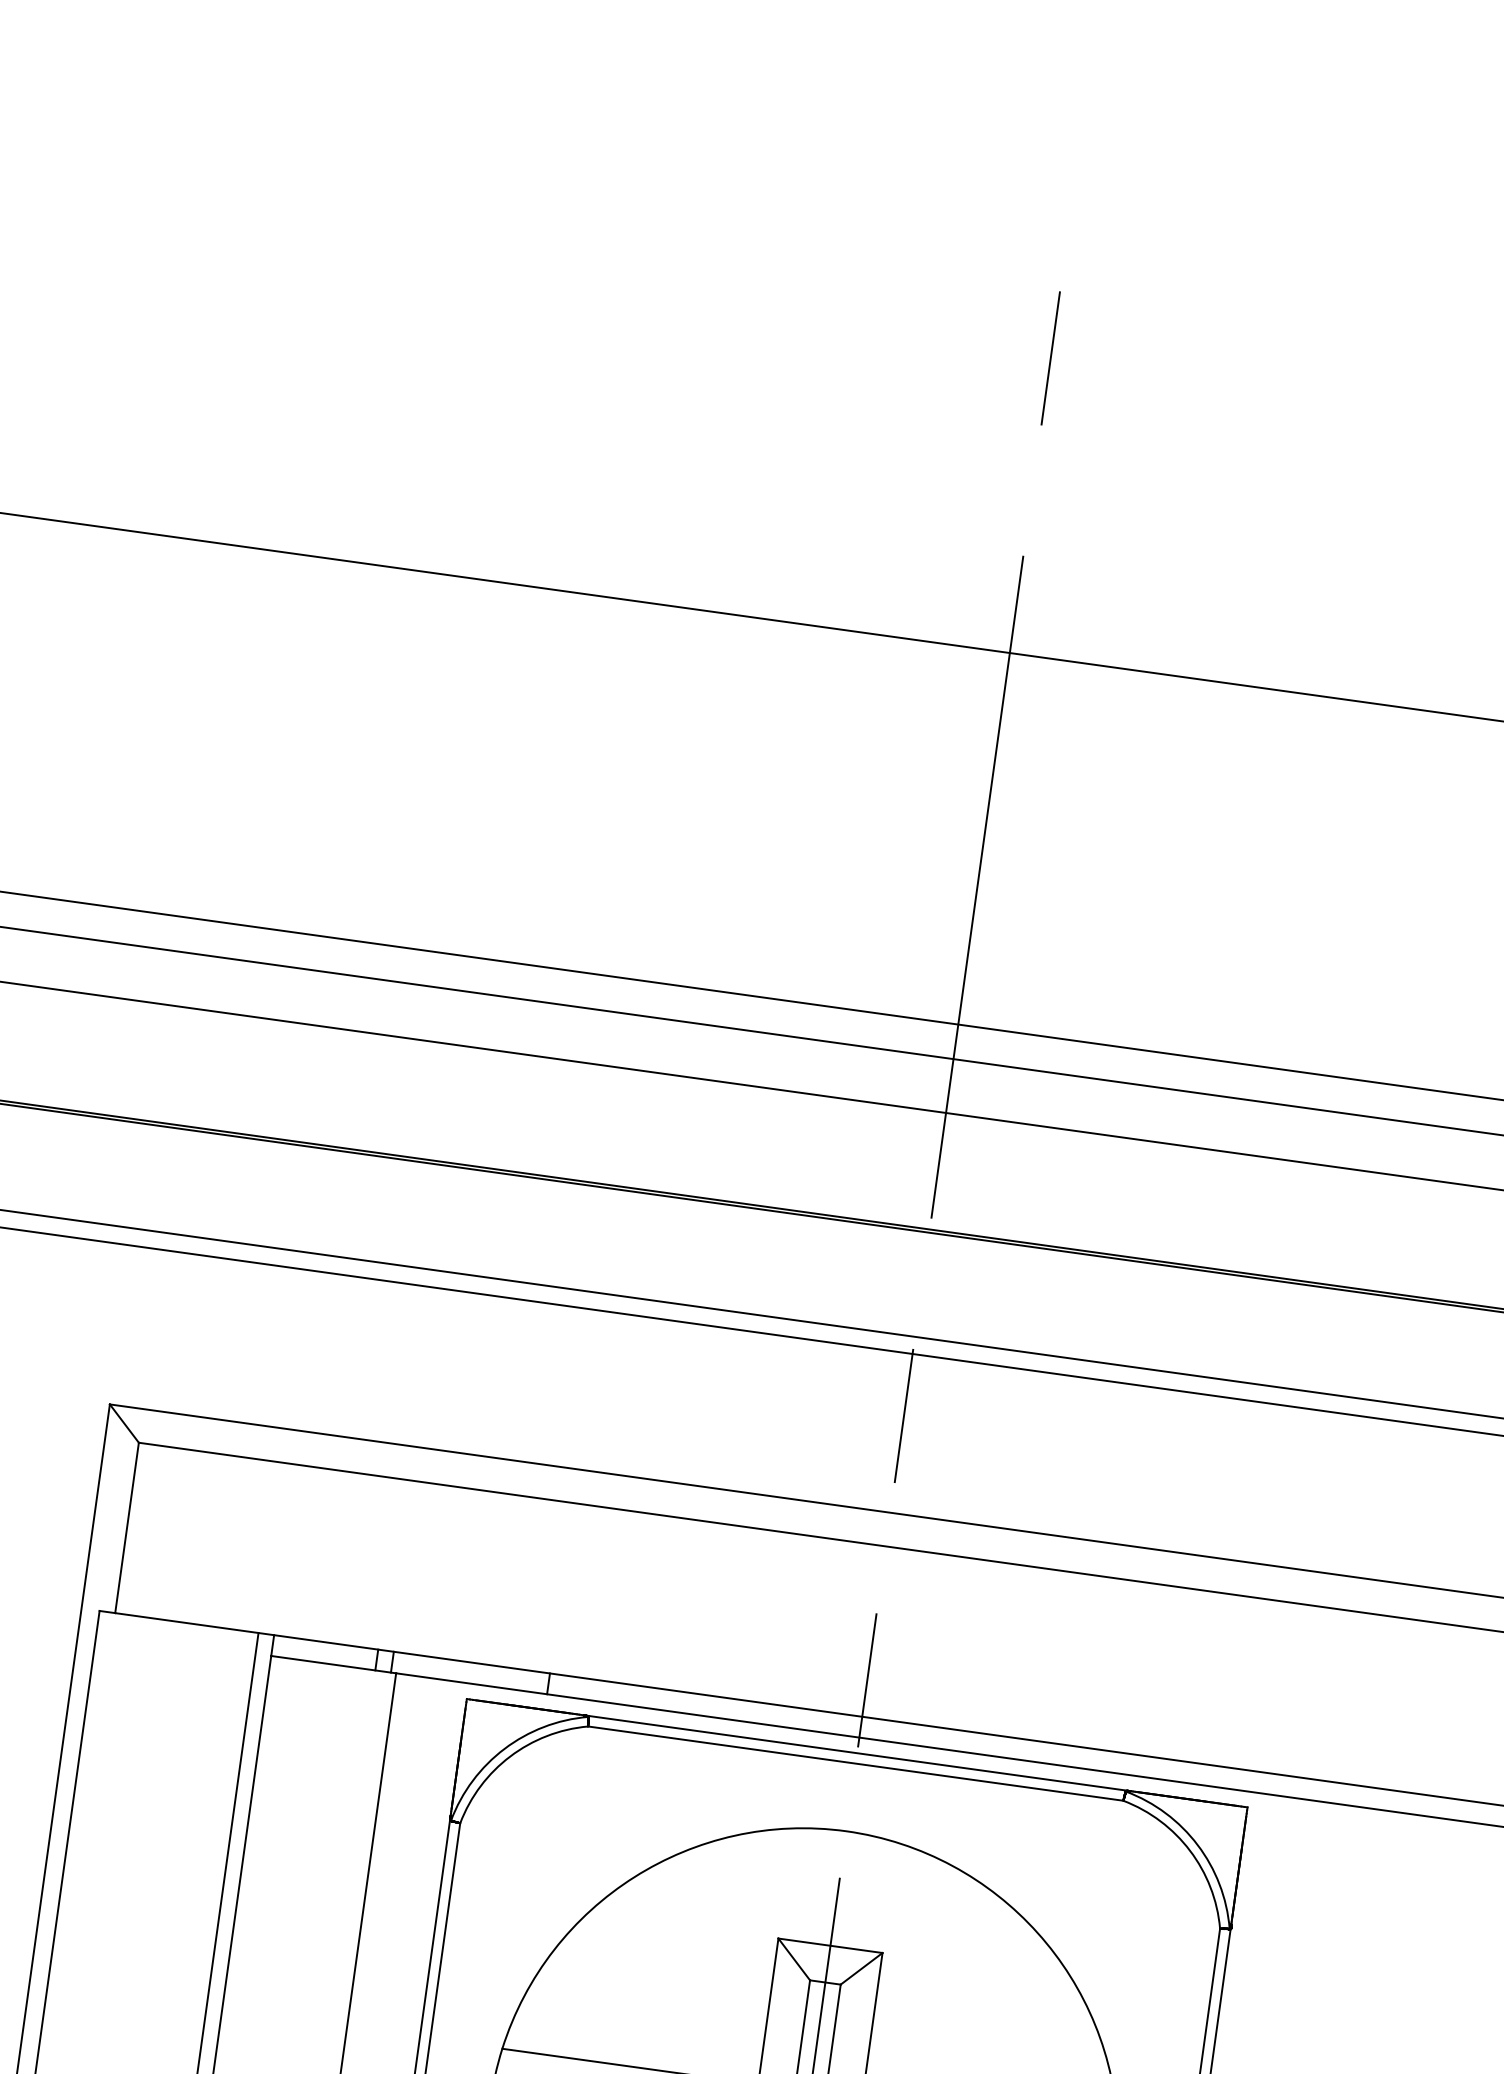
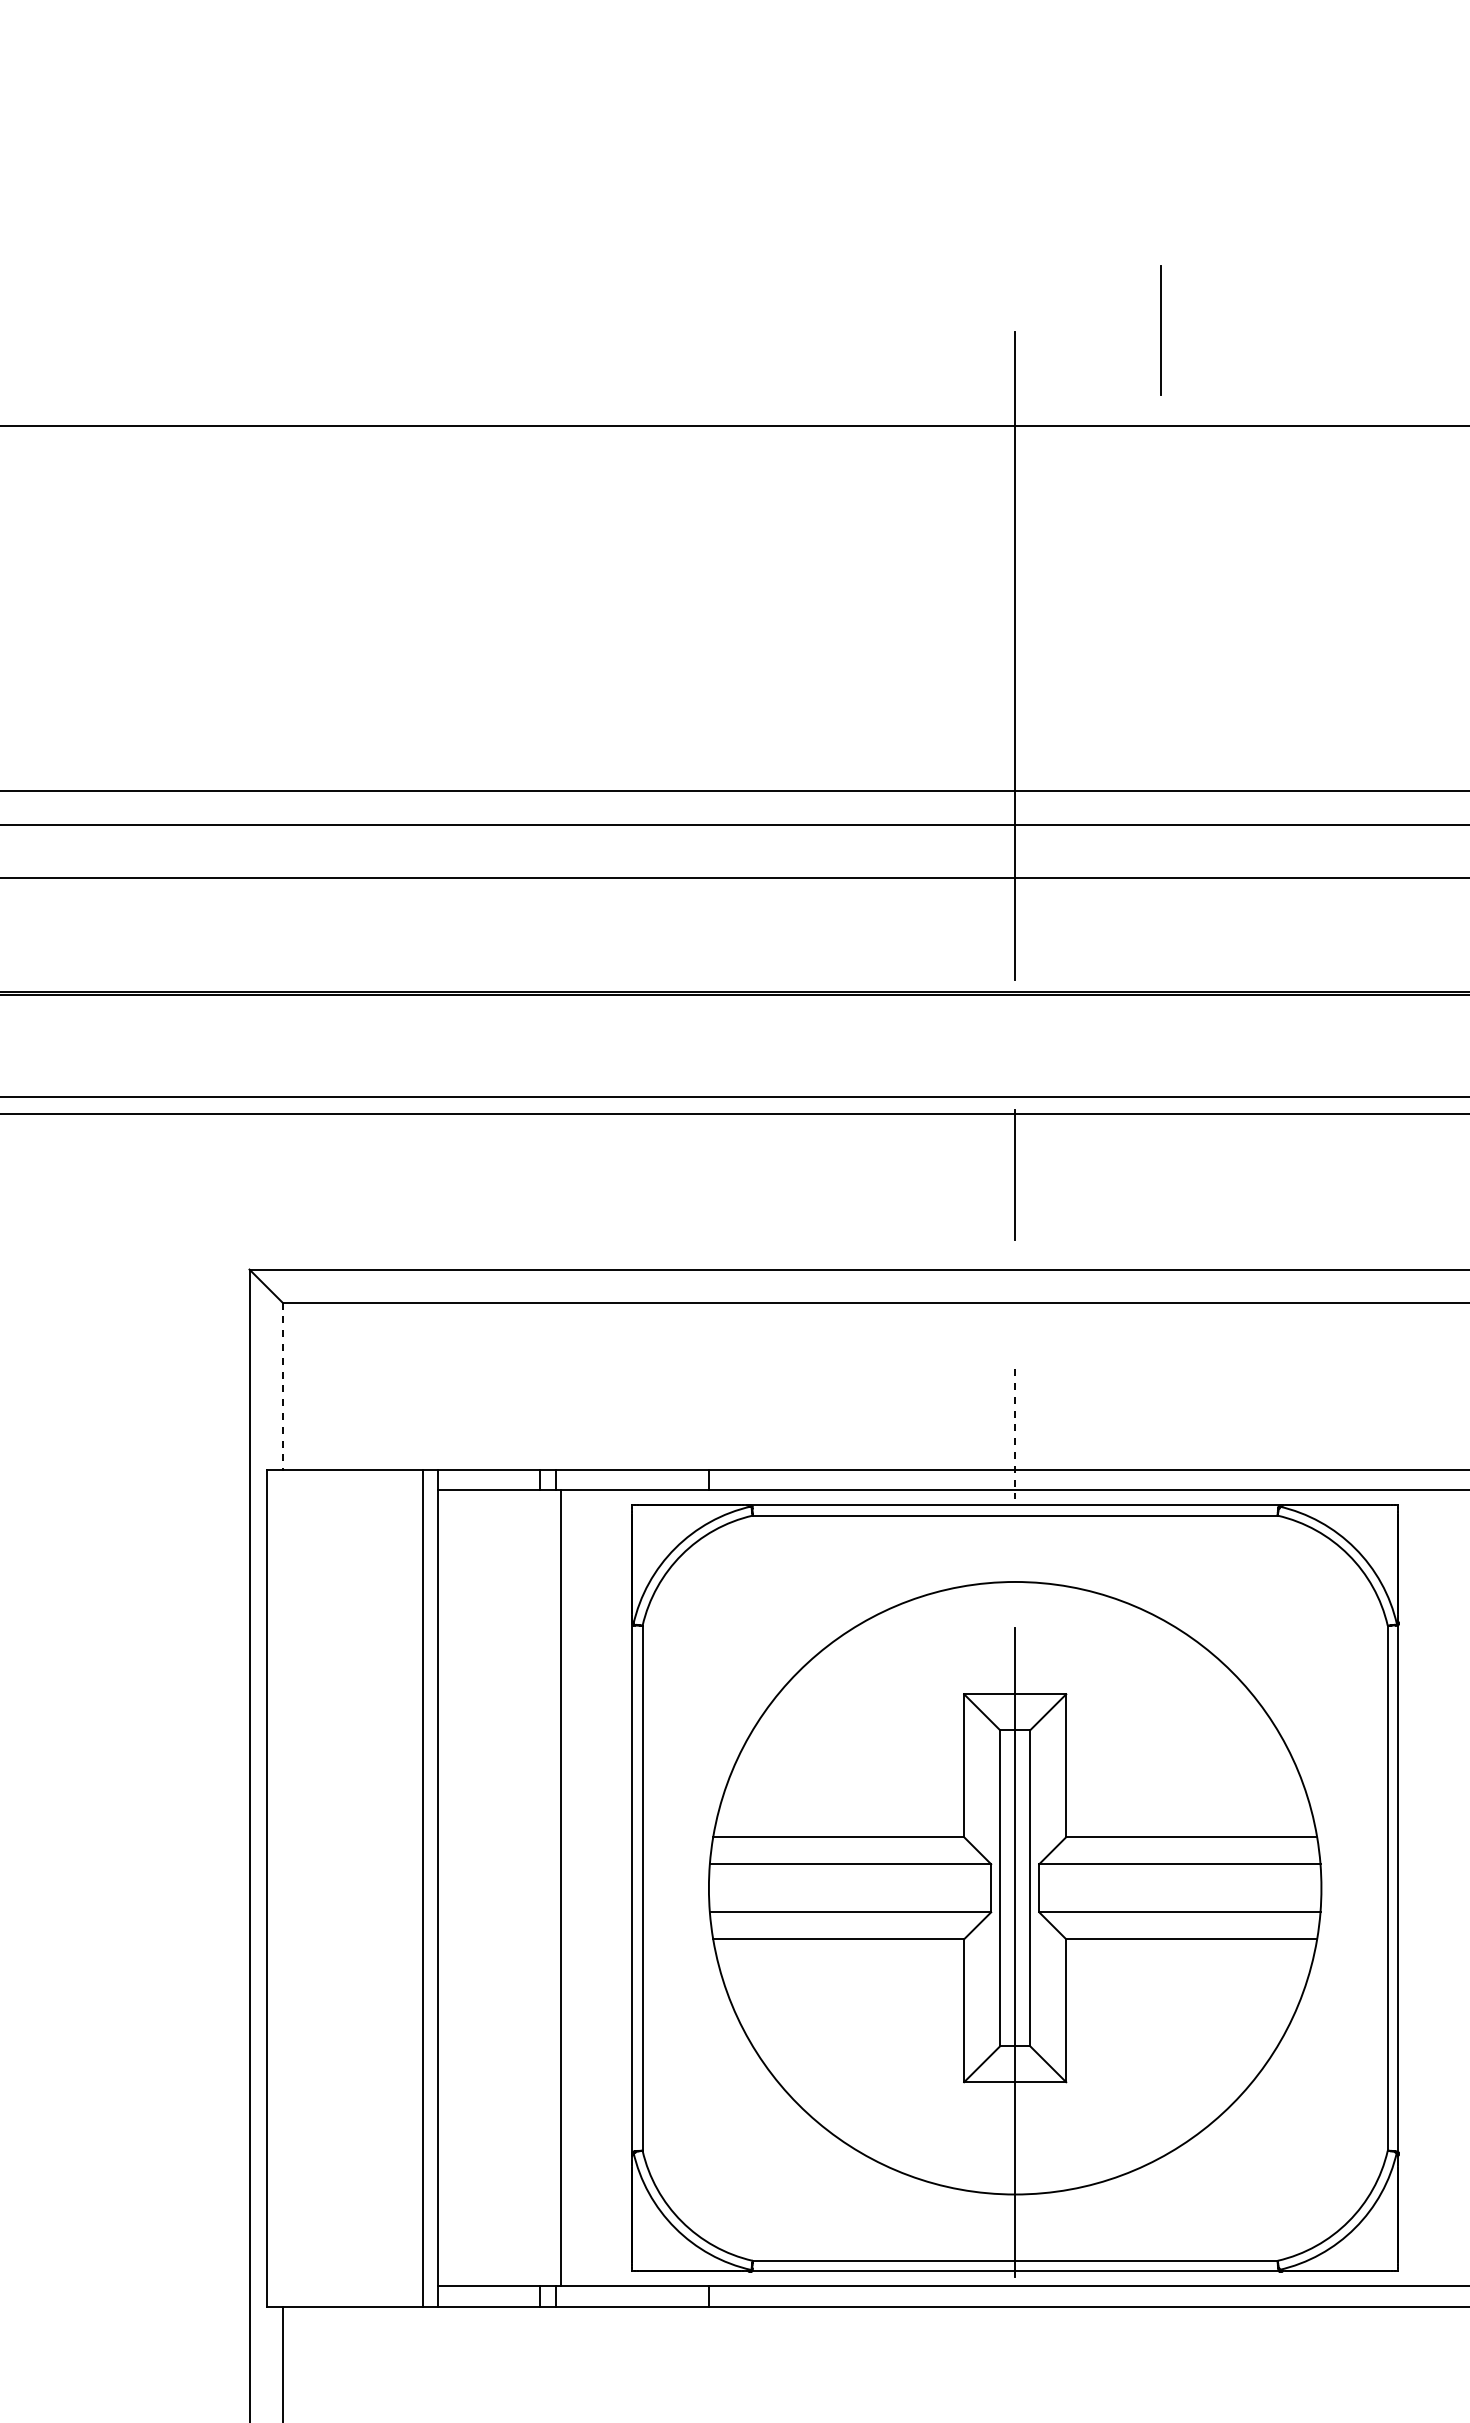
line: (1050, 358) -> (1160, 330), moved
line: (126, 1528) -> (282, 1386), solid -> dashed
line: (867, 1679) -> (1015, 1433), solid -> dashed

